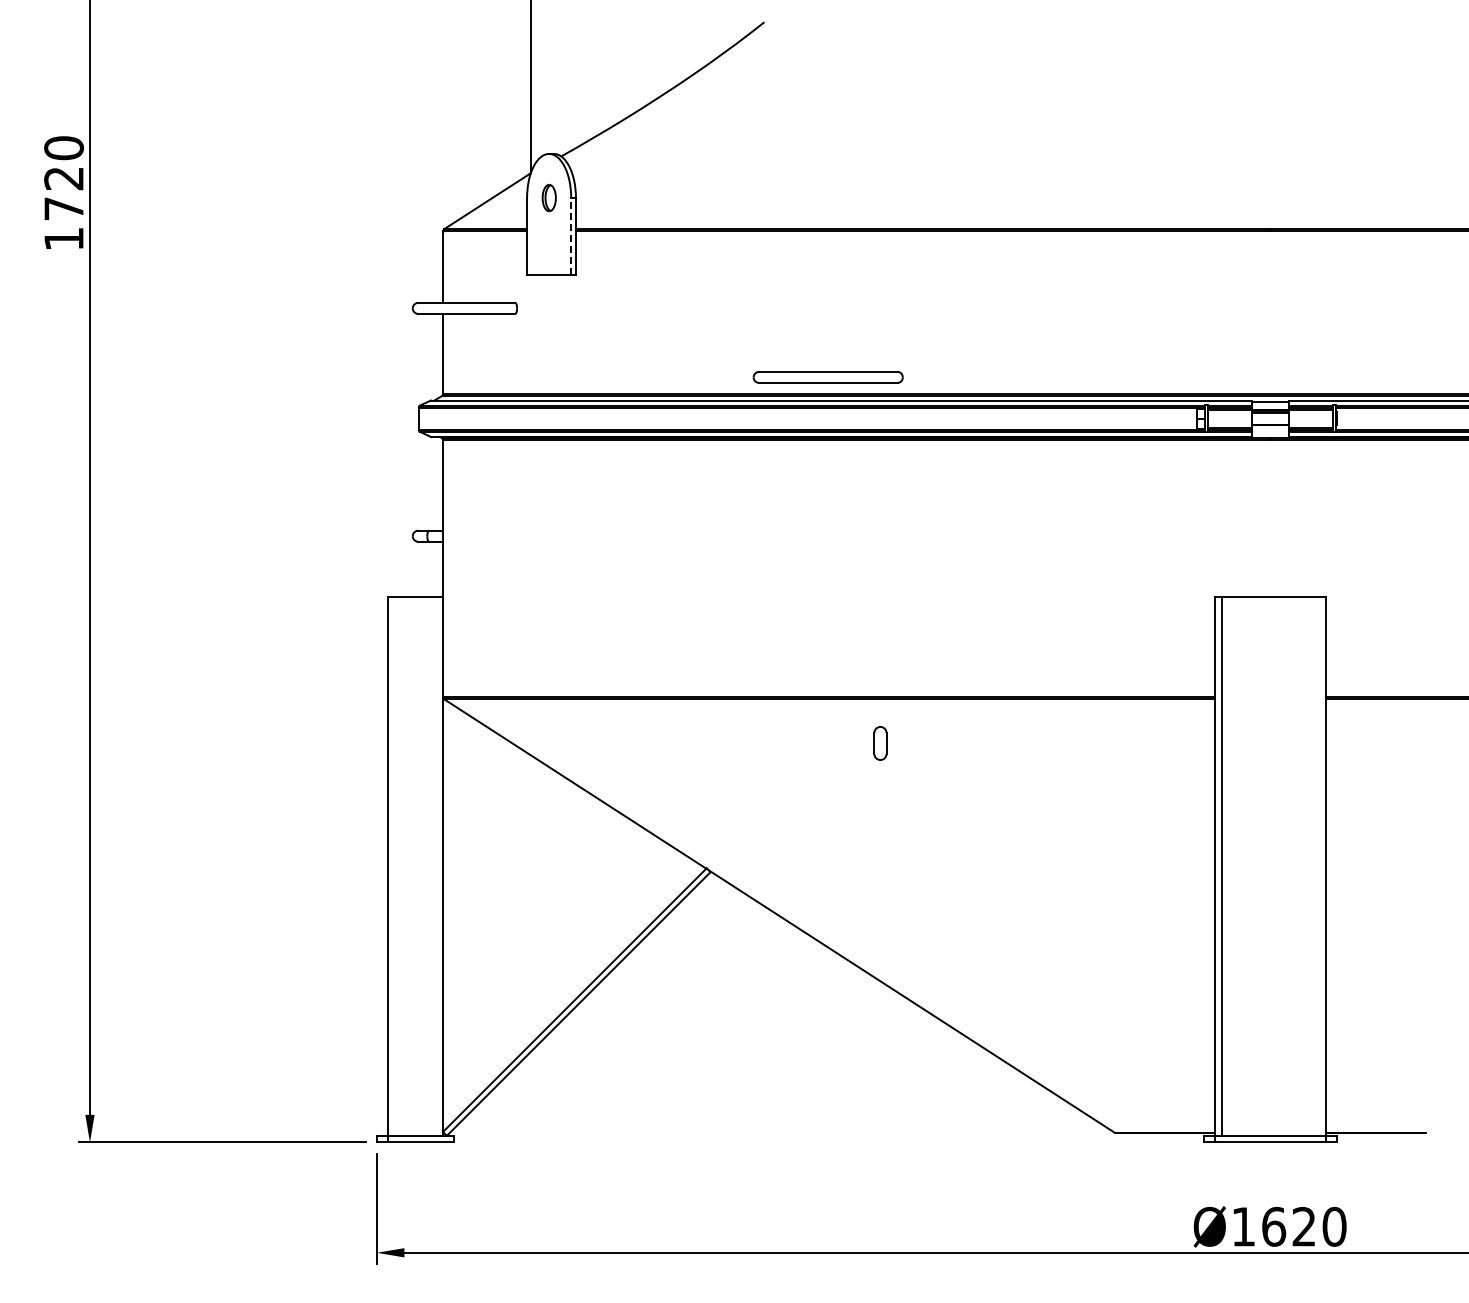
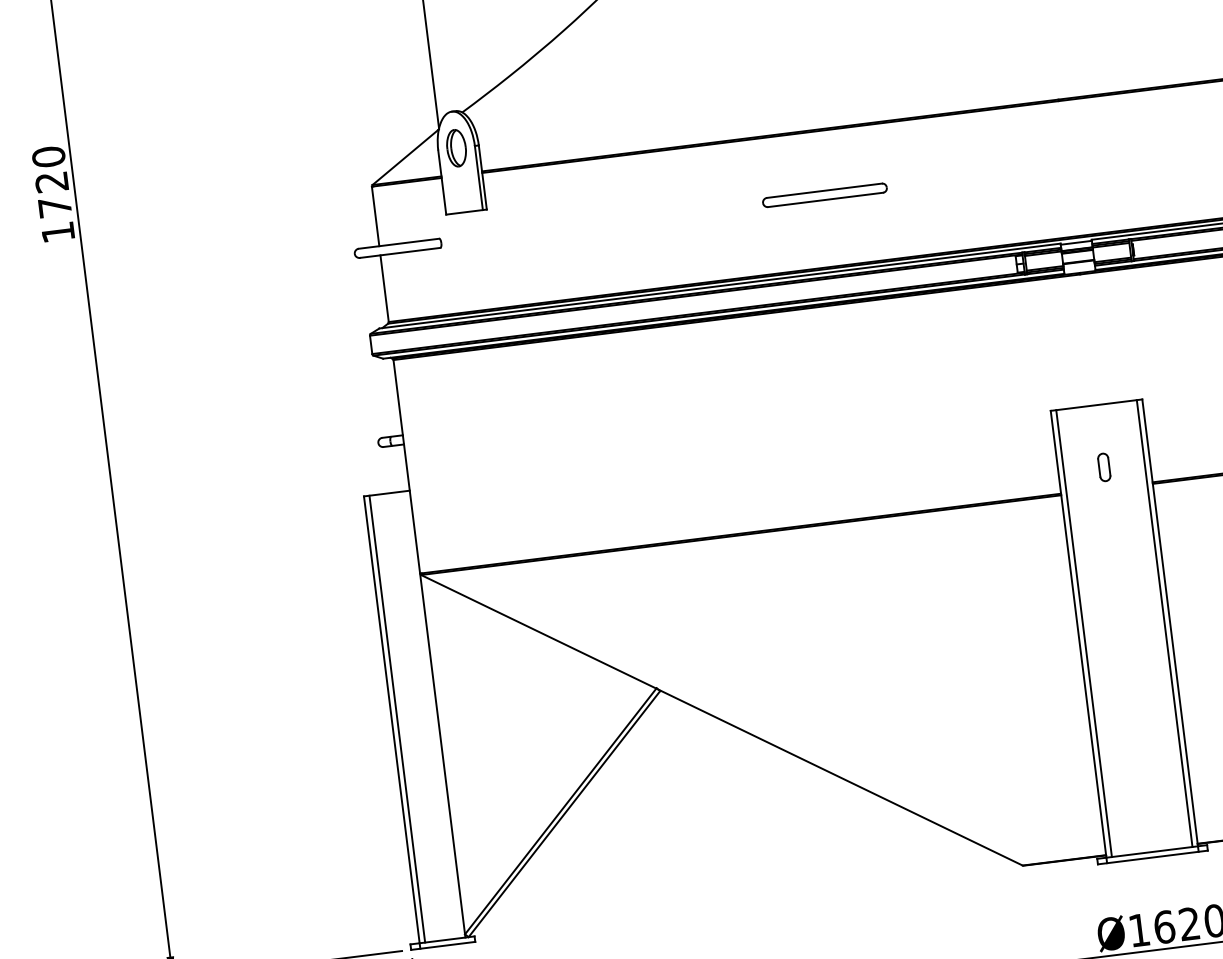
part: (549, 197) -> (456, 147), size x1.67
line: (571, 236) -> (479, 177), dashed -> solid
part: (827, 377) -> (824, 195), moved
part: (880, 743) -> (1104, 467), moved
line: (394, 866) -> (397, 719), added
line: (1319, 866) -> (1165, 623), added

